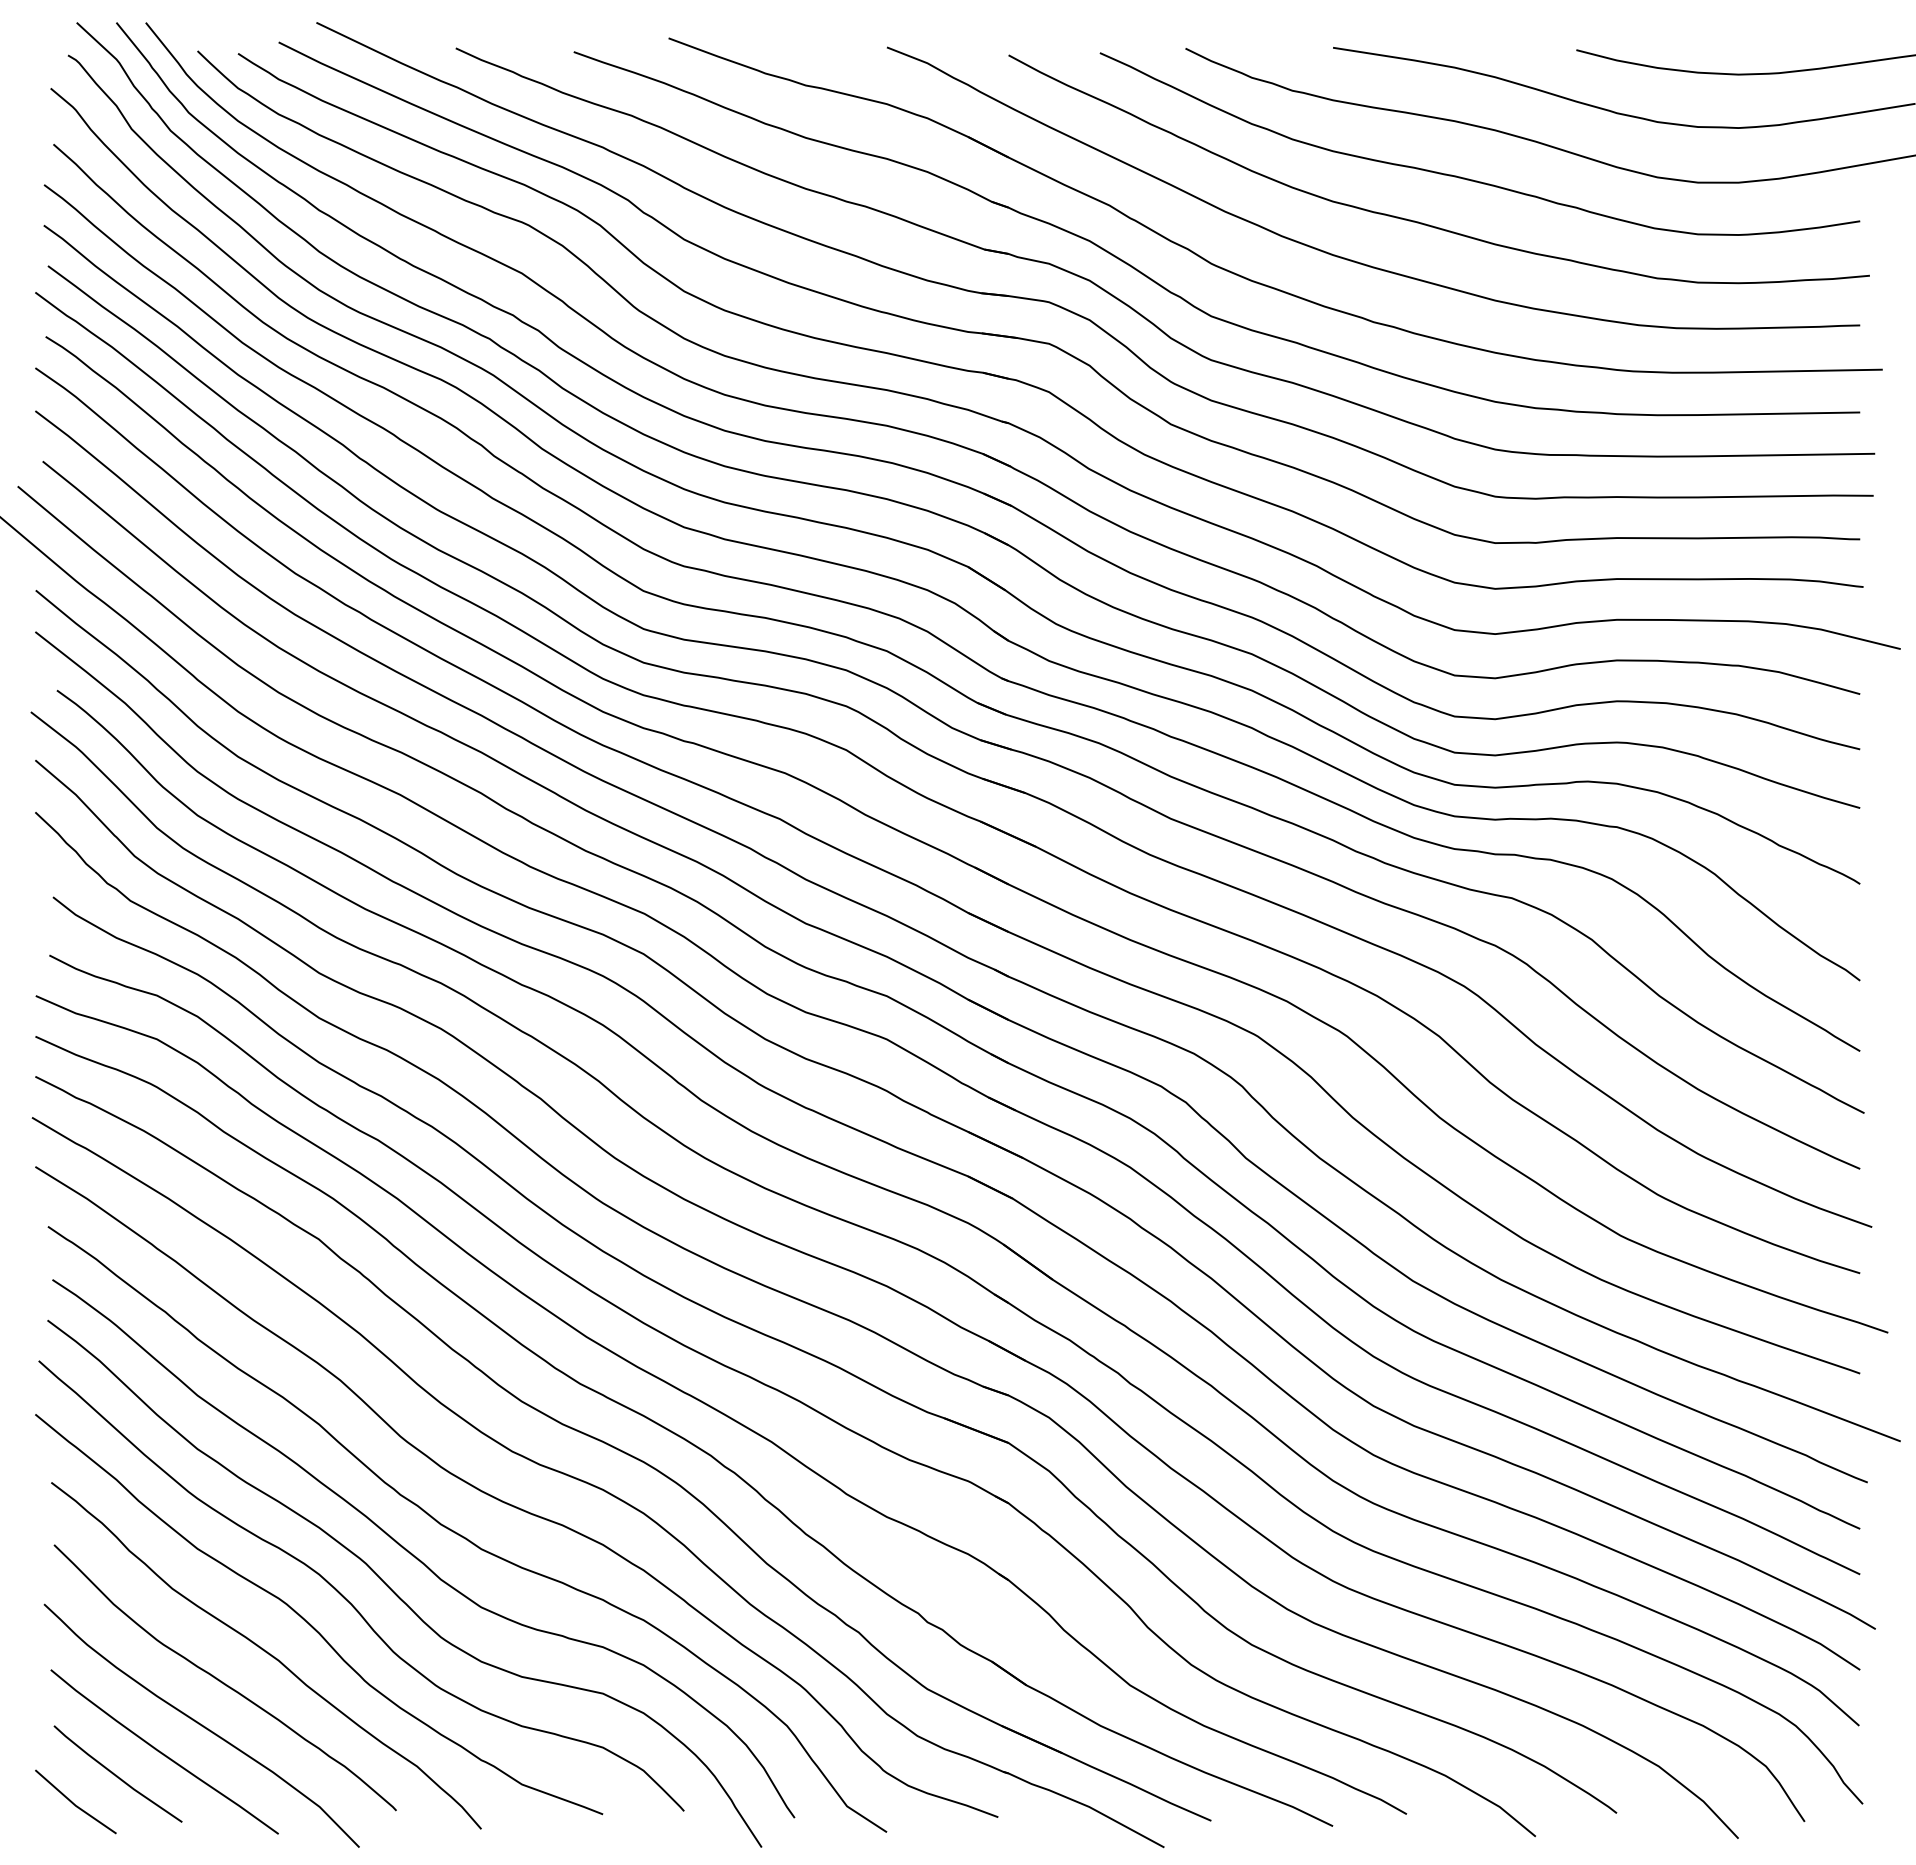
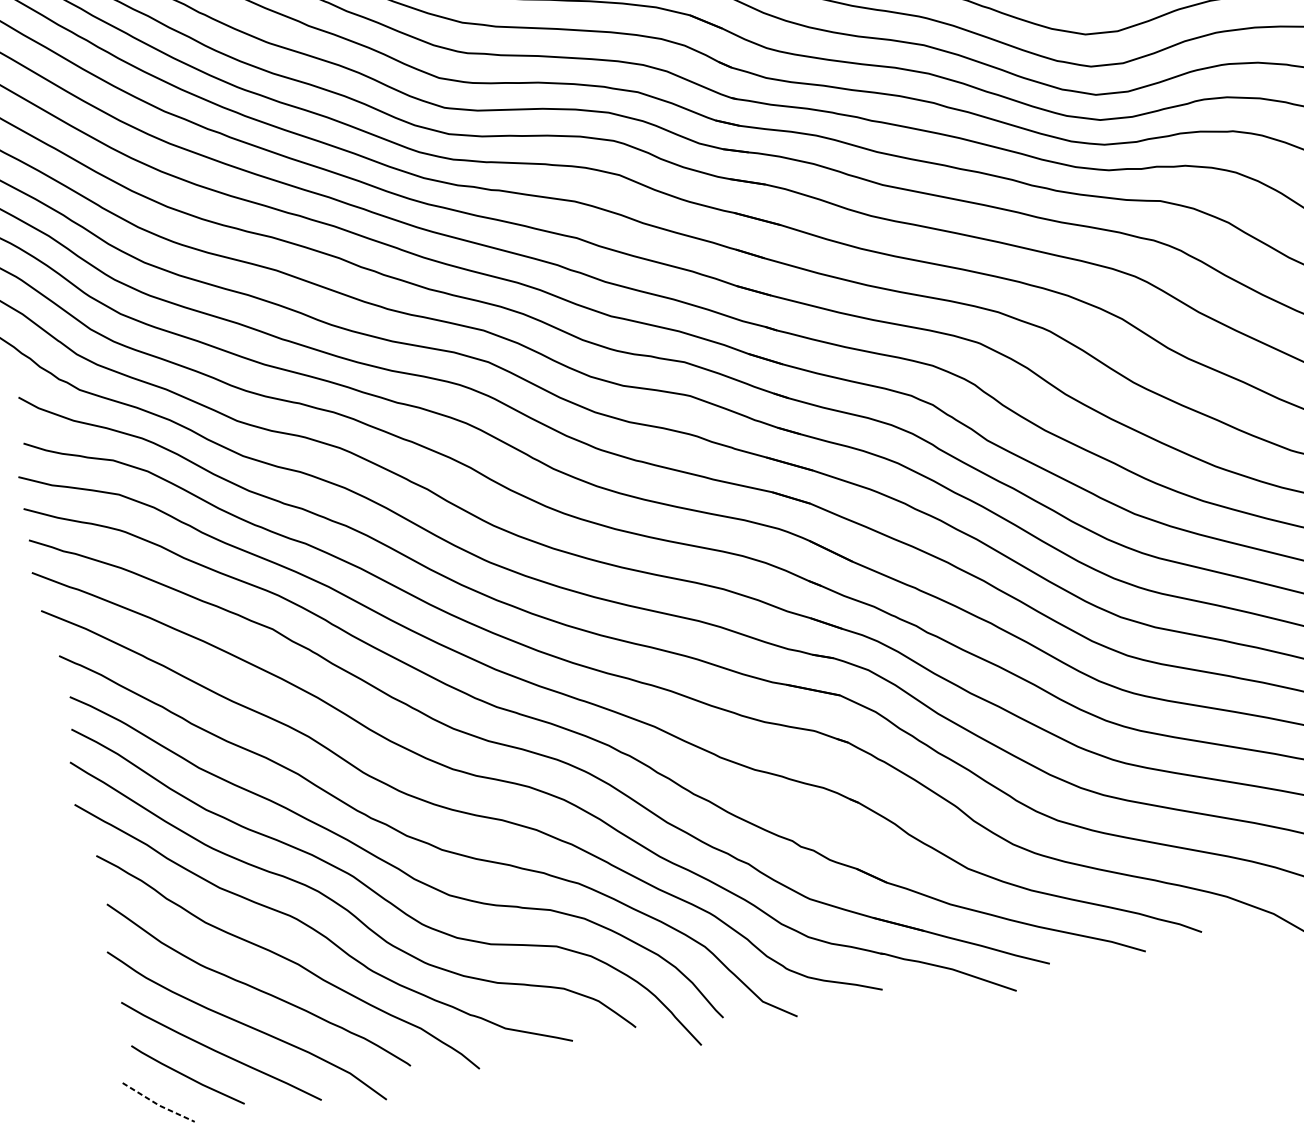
line: (74, 1804) -> (157, 1104), solid -> dashed

